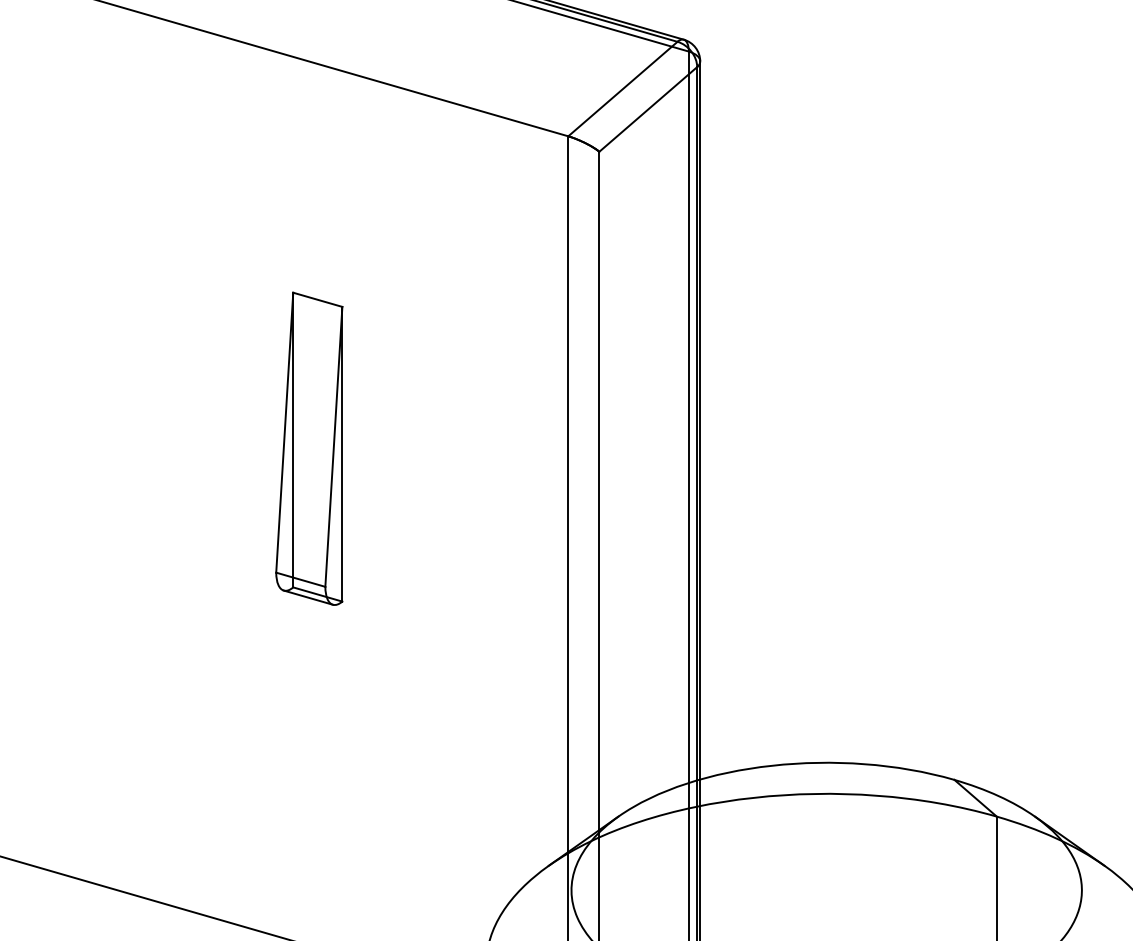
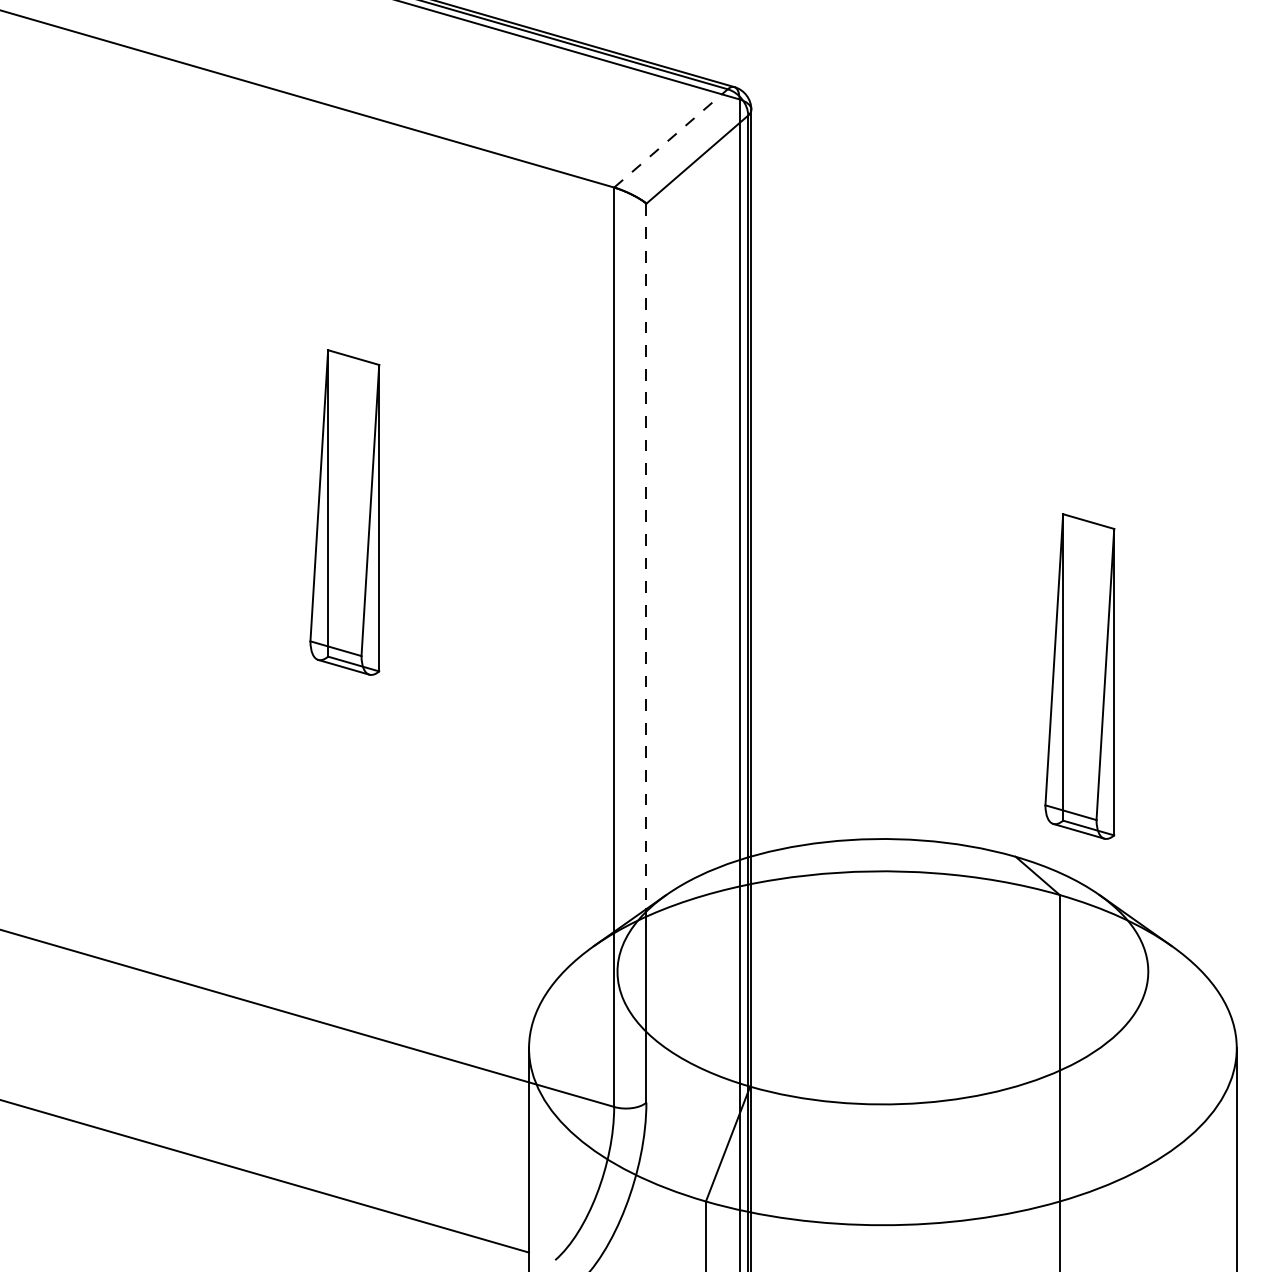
line: (623, 89) -> (671, 138), solid -> dashed
line: (599, 491) -> (646, 556), solid -> dashed
part: (1015, 606) -> (1079, 676), added

